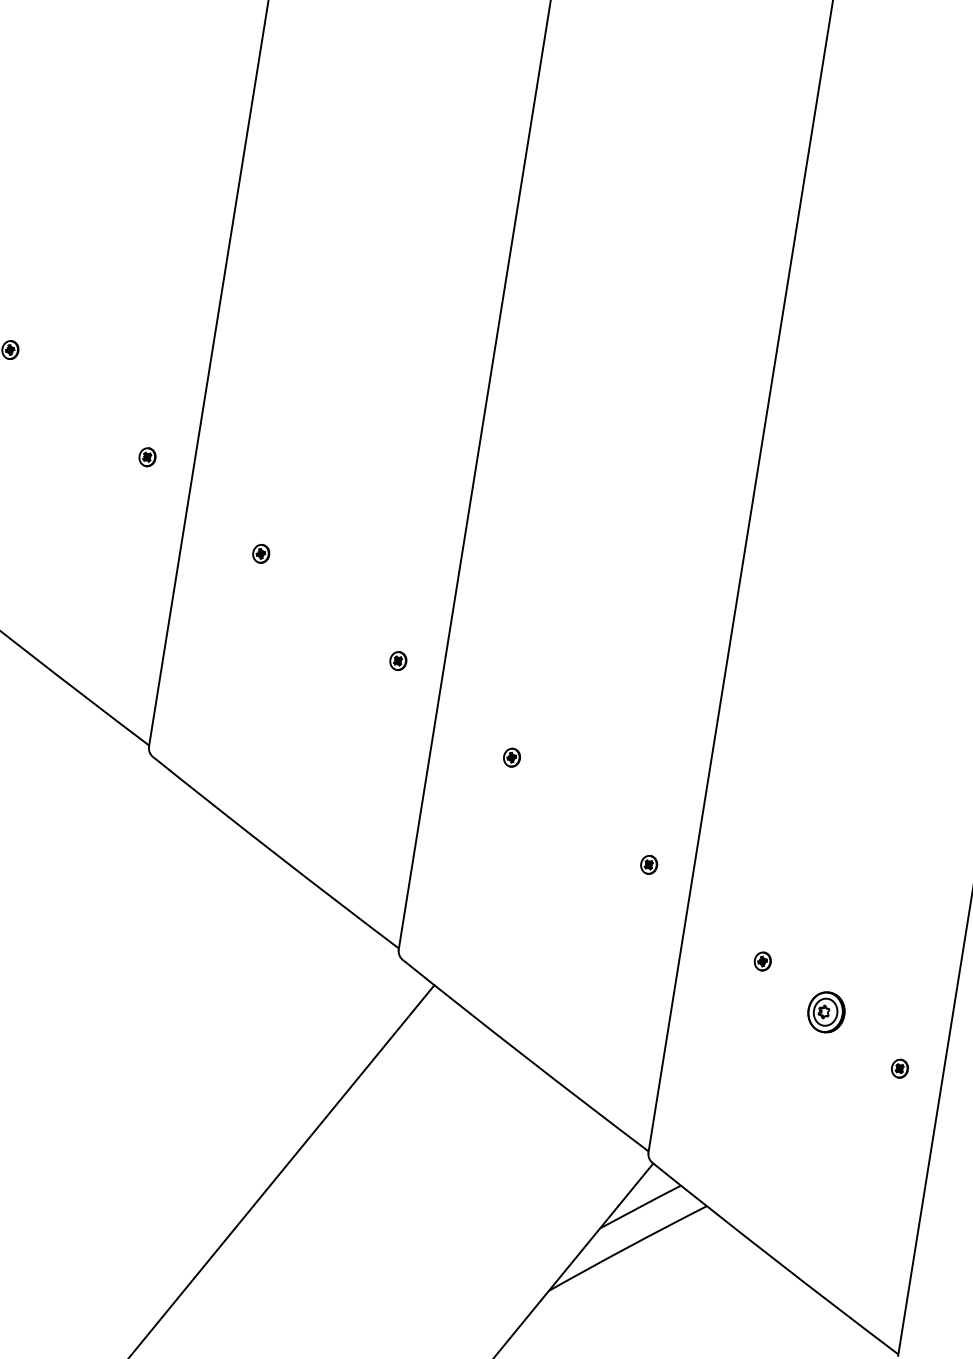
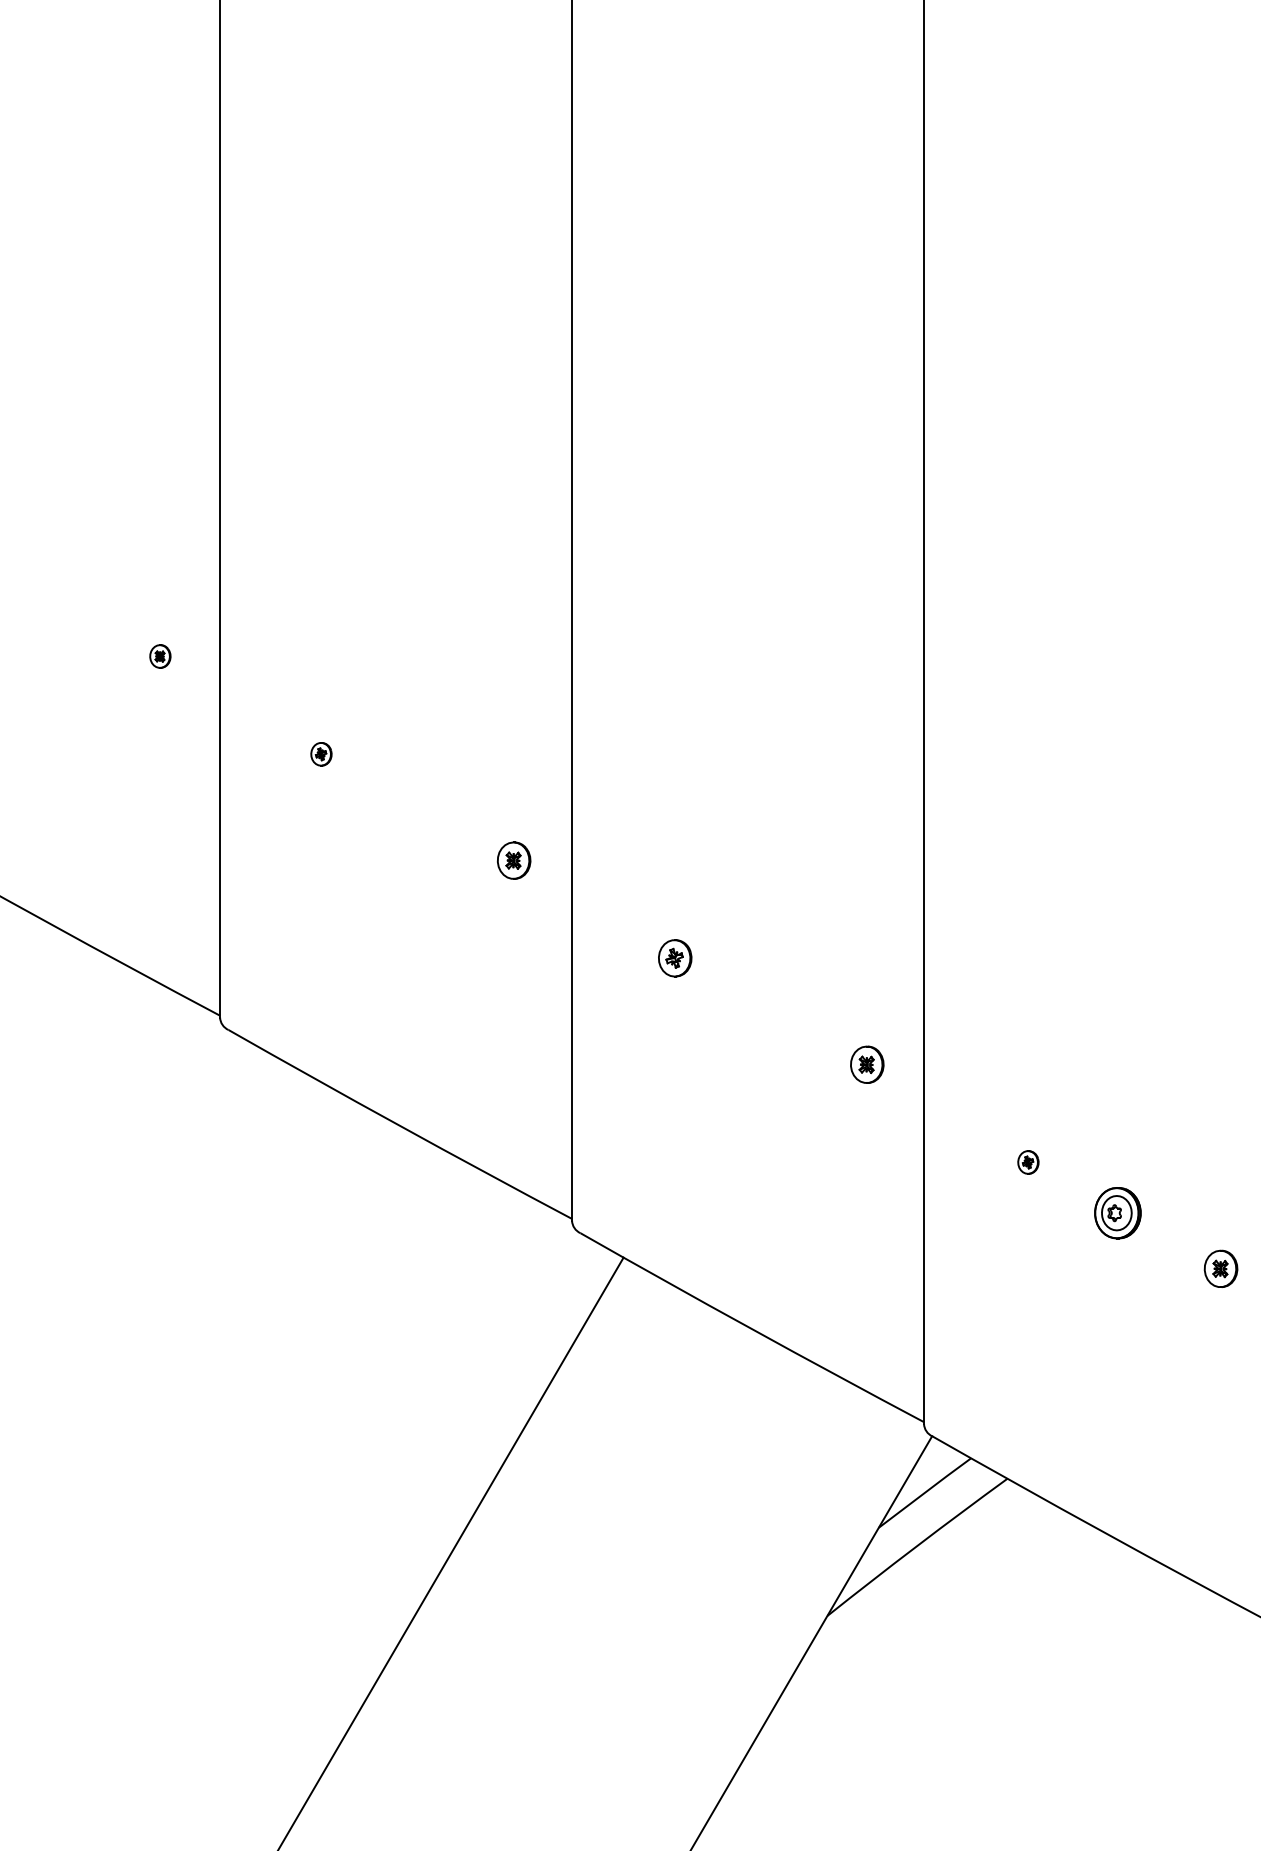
part: (398, 660) -> (513, 860), size x1.6
part: (511, 757) -> (674, 958), size x1.6
part: (649, 864) -> (867, 1064), size x1.6
part: (899, 1068) -> (1220, 1268), size x1.6

